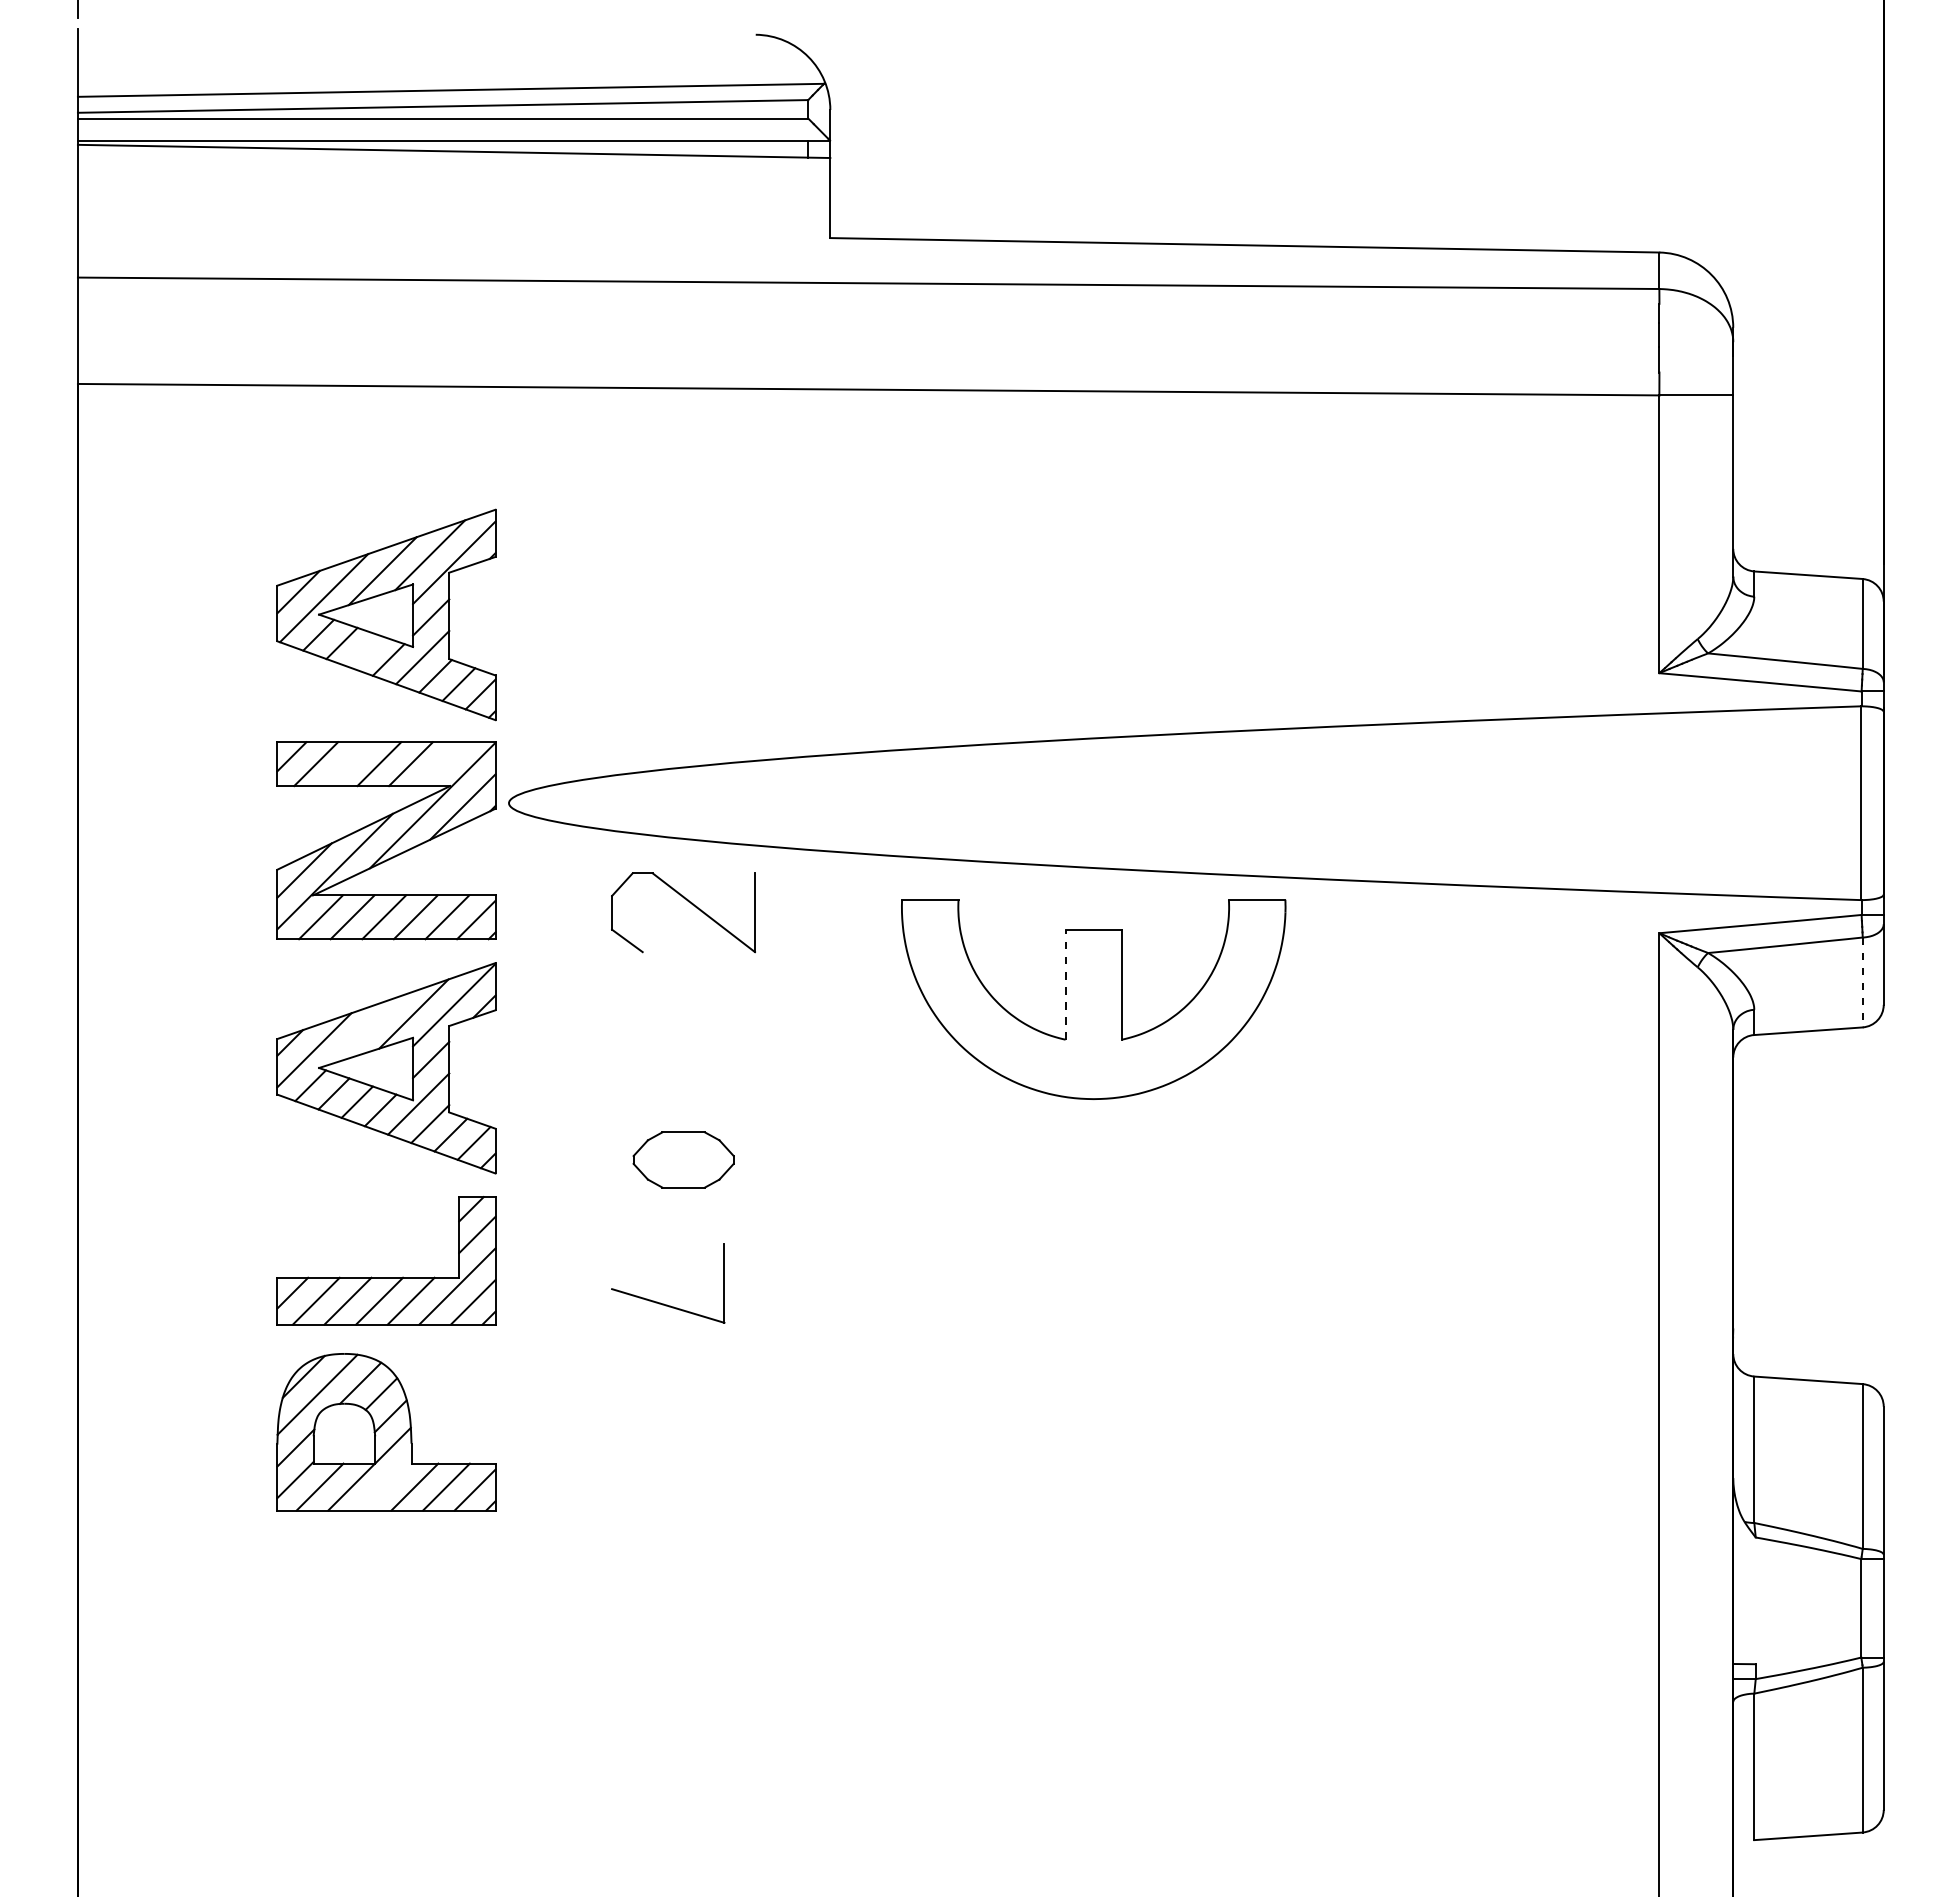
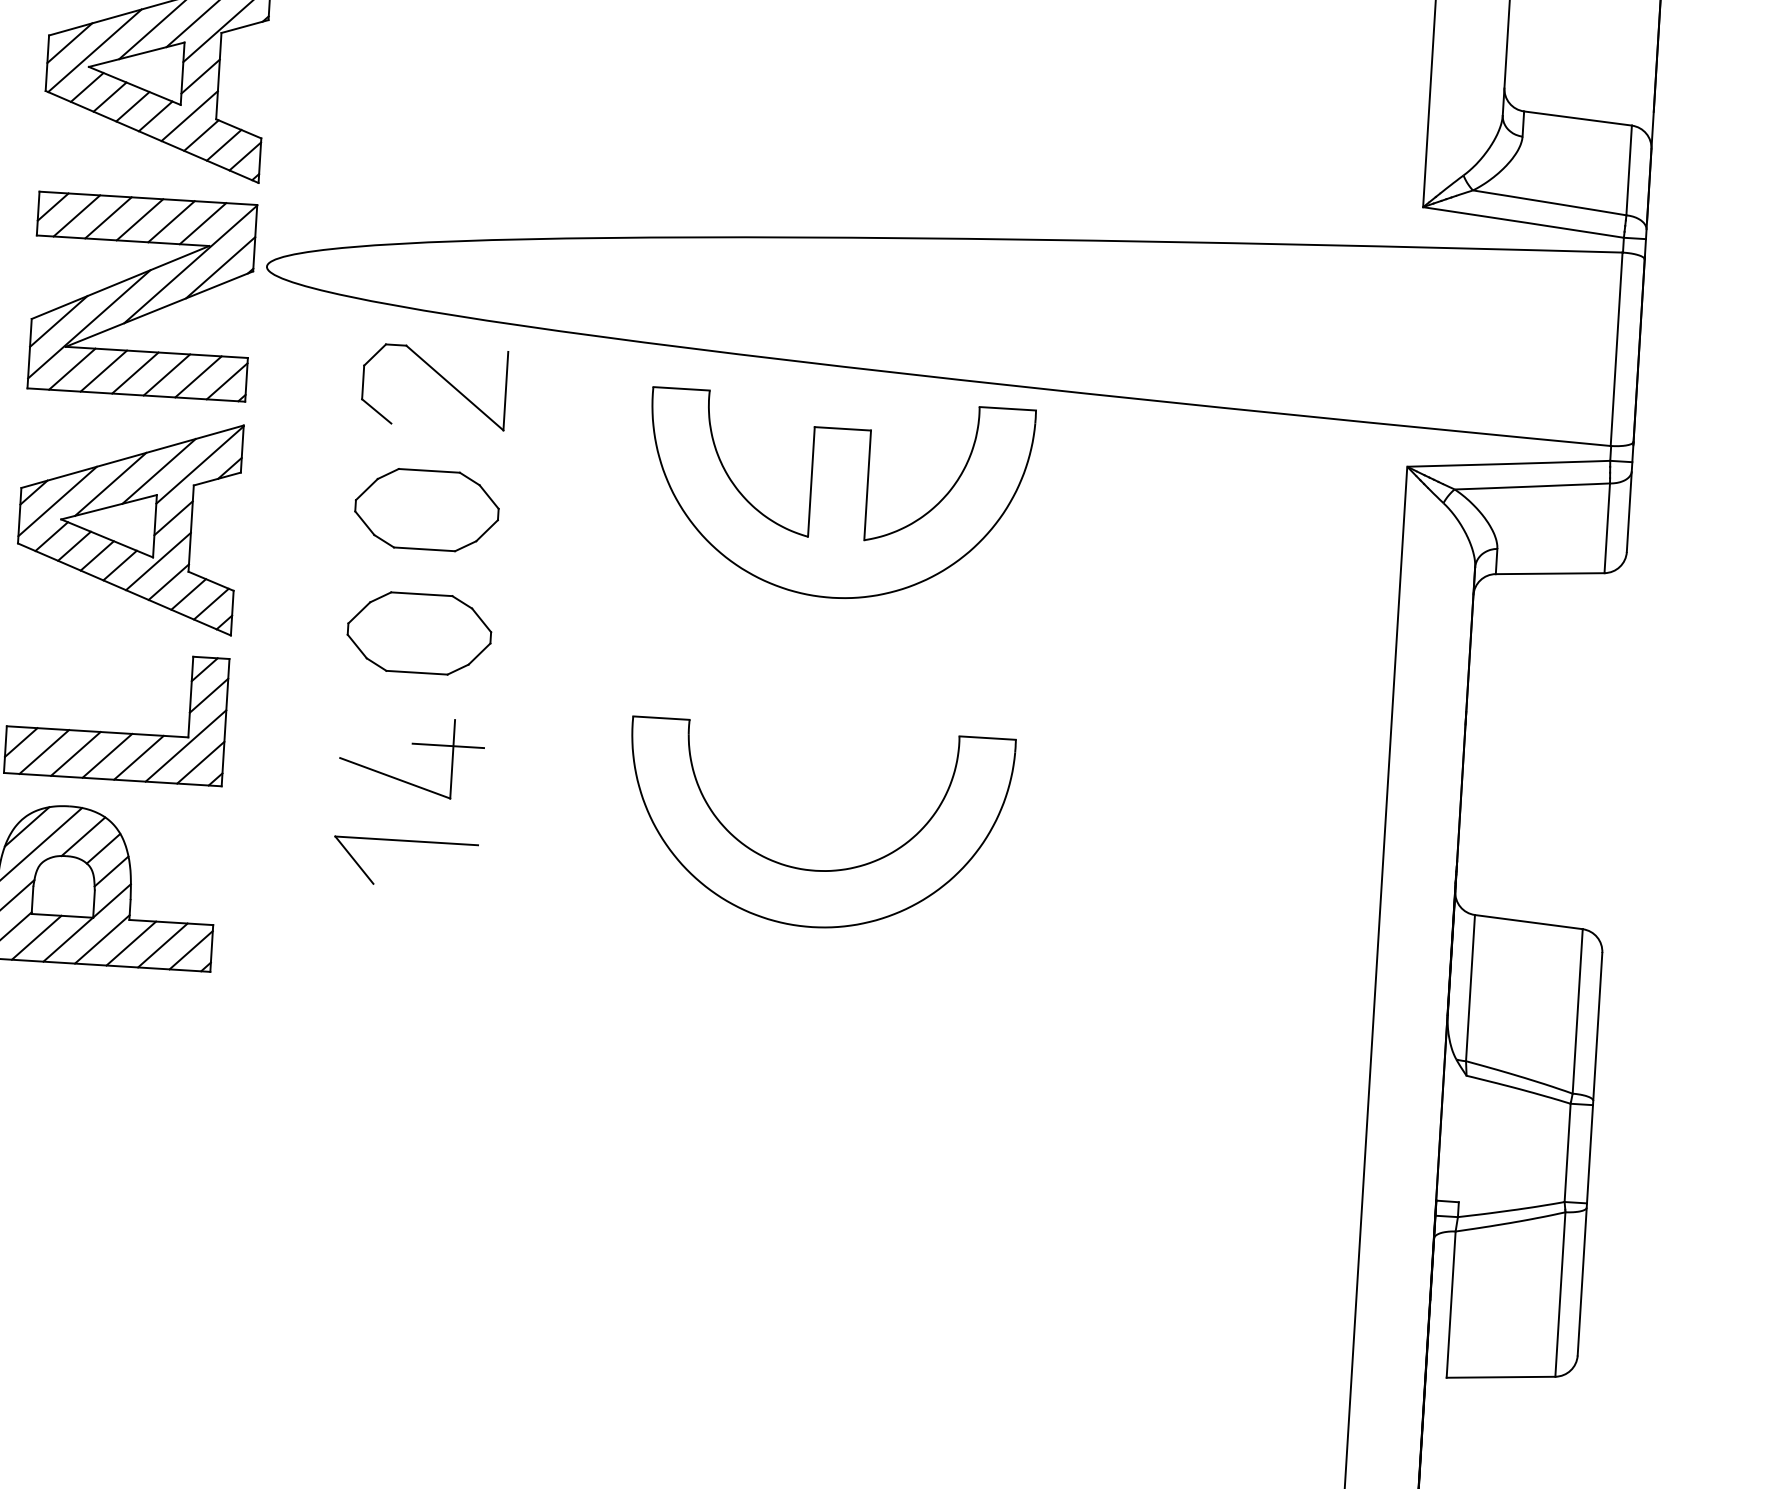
line: (365, 651) -> (133, 106), added
line: (347, 764) -> (108, 218), added
line: (442, 764) -> (202, 224), added
line: (1862, 982) -> (1607, 528), dashed -> solid
line: (1065, 984) -> (811, 481), dashed -> solid
line: (365, 1029) -> (109, 483), added
part: (683, 1036) -> (426, 510), added
part: (683, 1159) -> (419, 633), size x1.43
line: (719, 1270) -> (448, 746), added
part: (683, 1368) -> (406, 841), added
part: (1093, 1371) -> (815, 869), added
line: (385, 1484) -> (102, 939), added

